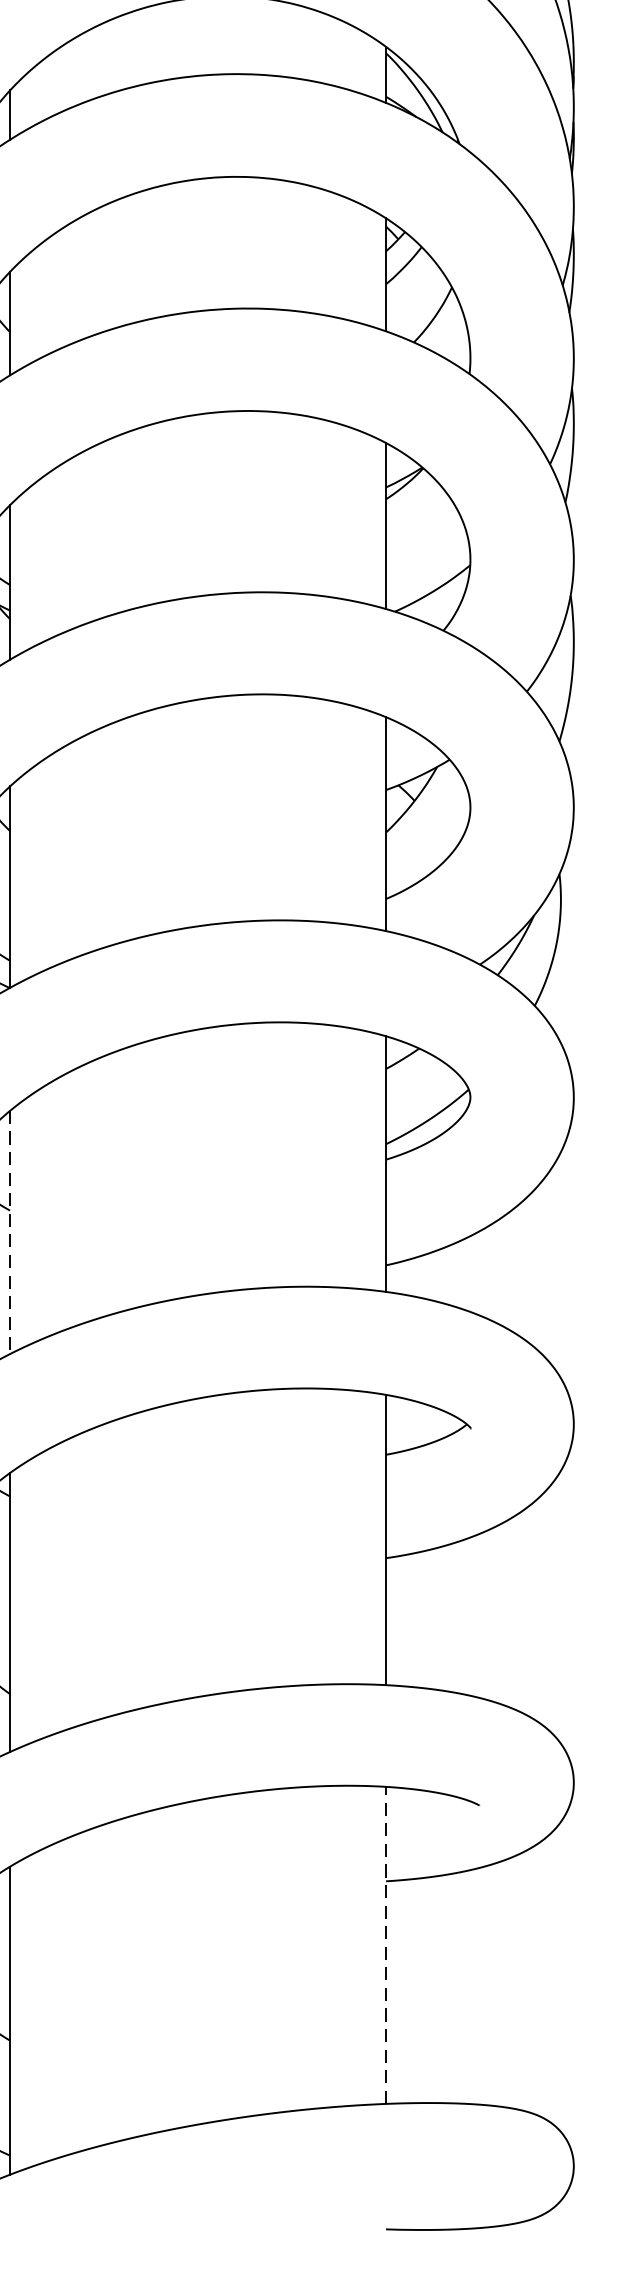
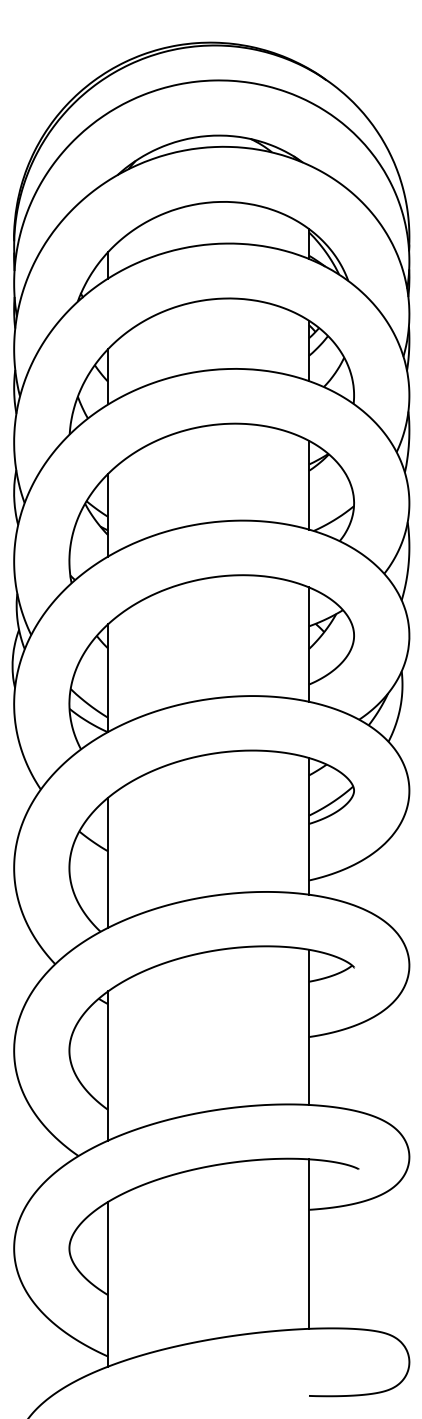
line: (9, 1233) -> (107, 863), dashed -> solid
line: (385, 1946) -> (308, 1244), dashed -> solid

